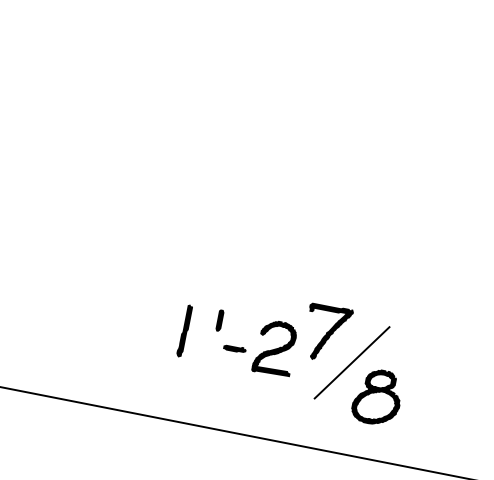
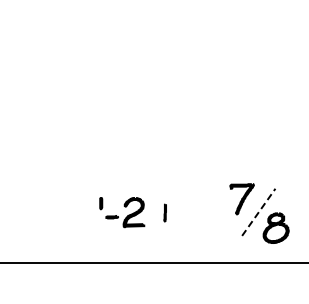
part: (183, 330) -> (164, 212), size x0.6
part: (254, 344) -> (122, 212), moved
line: (351, 363) -> (258, 212), solid -> dashed

